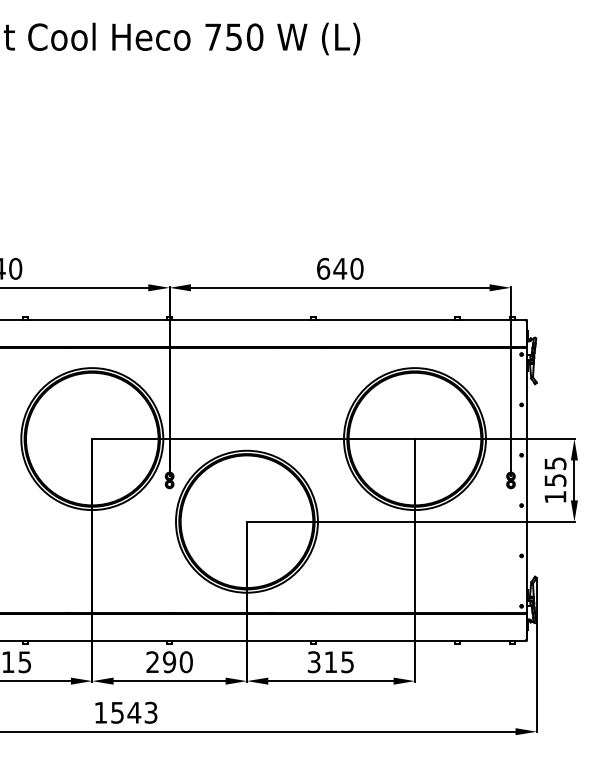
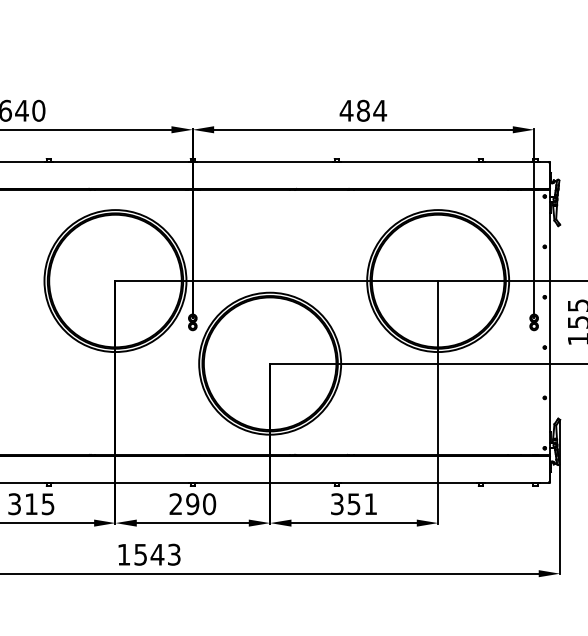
text: (339, 268) -> (362, 110), 640 -> 484
text: (338, 662) -> (361, 504), 315 -> 351

